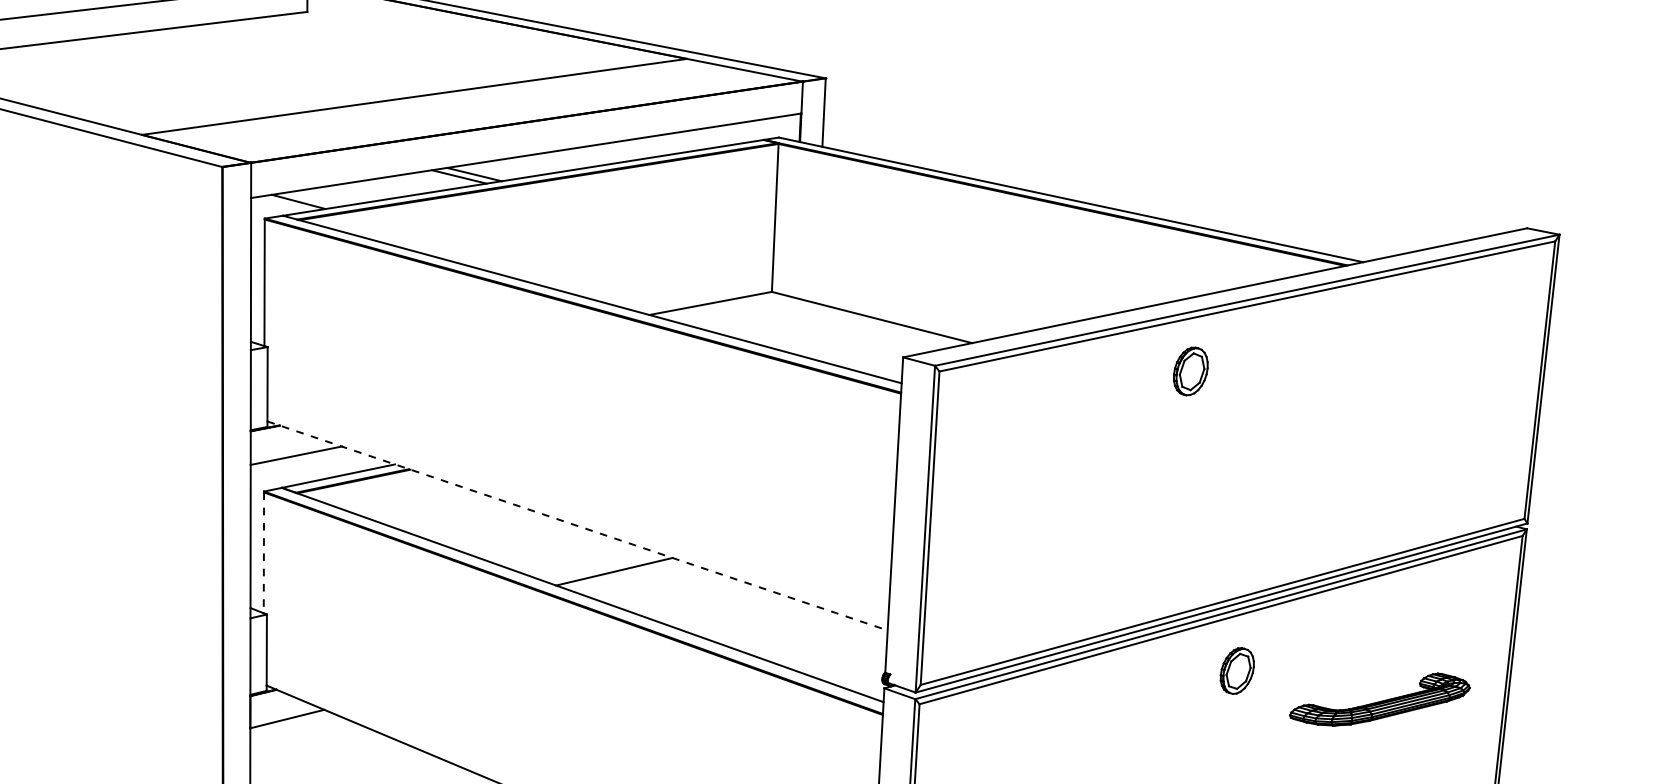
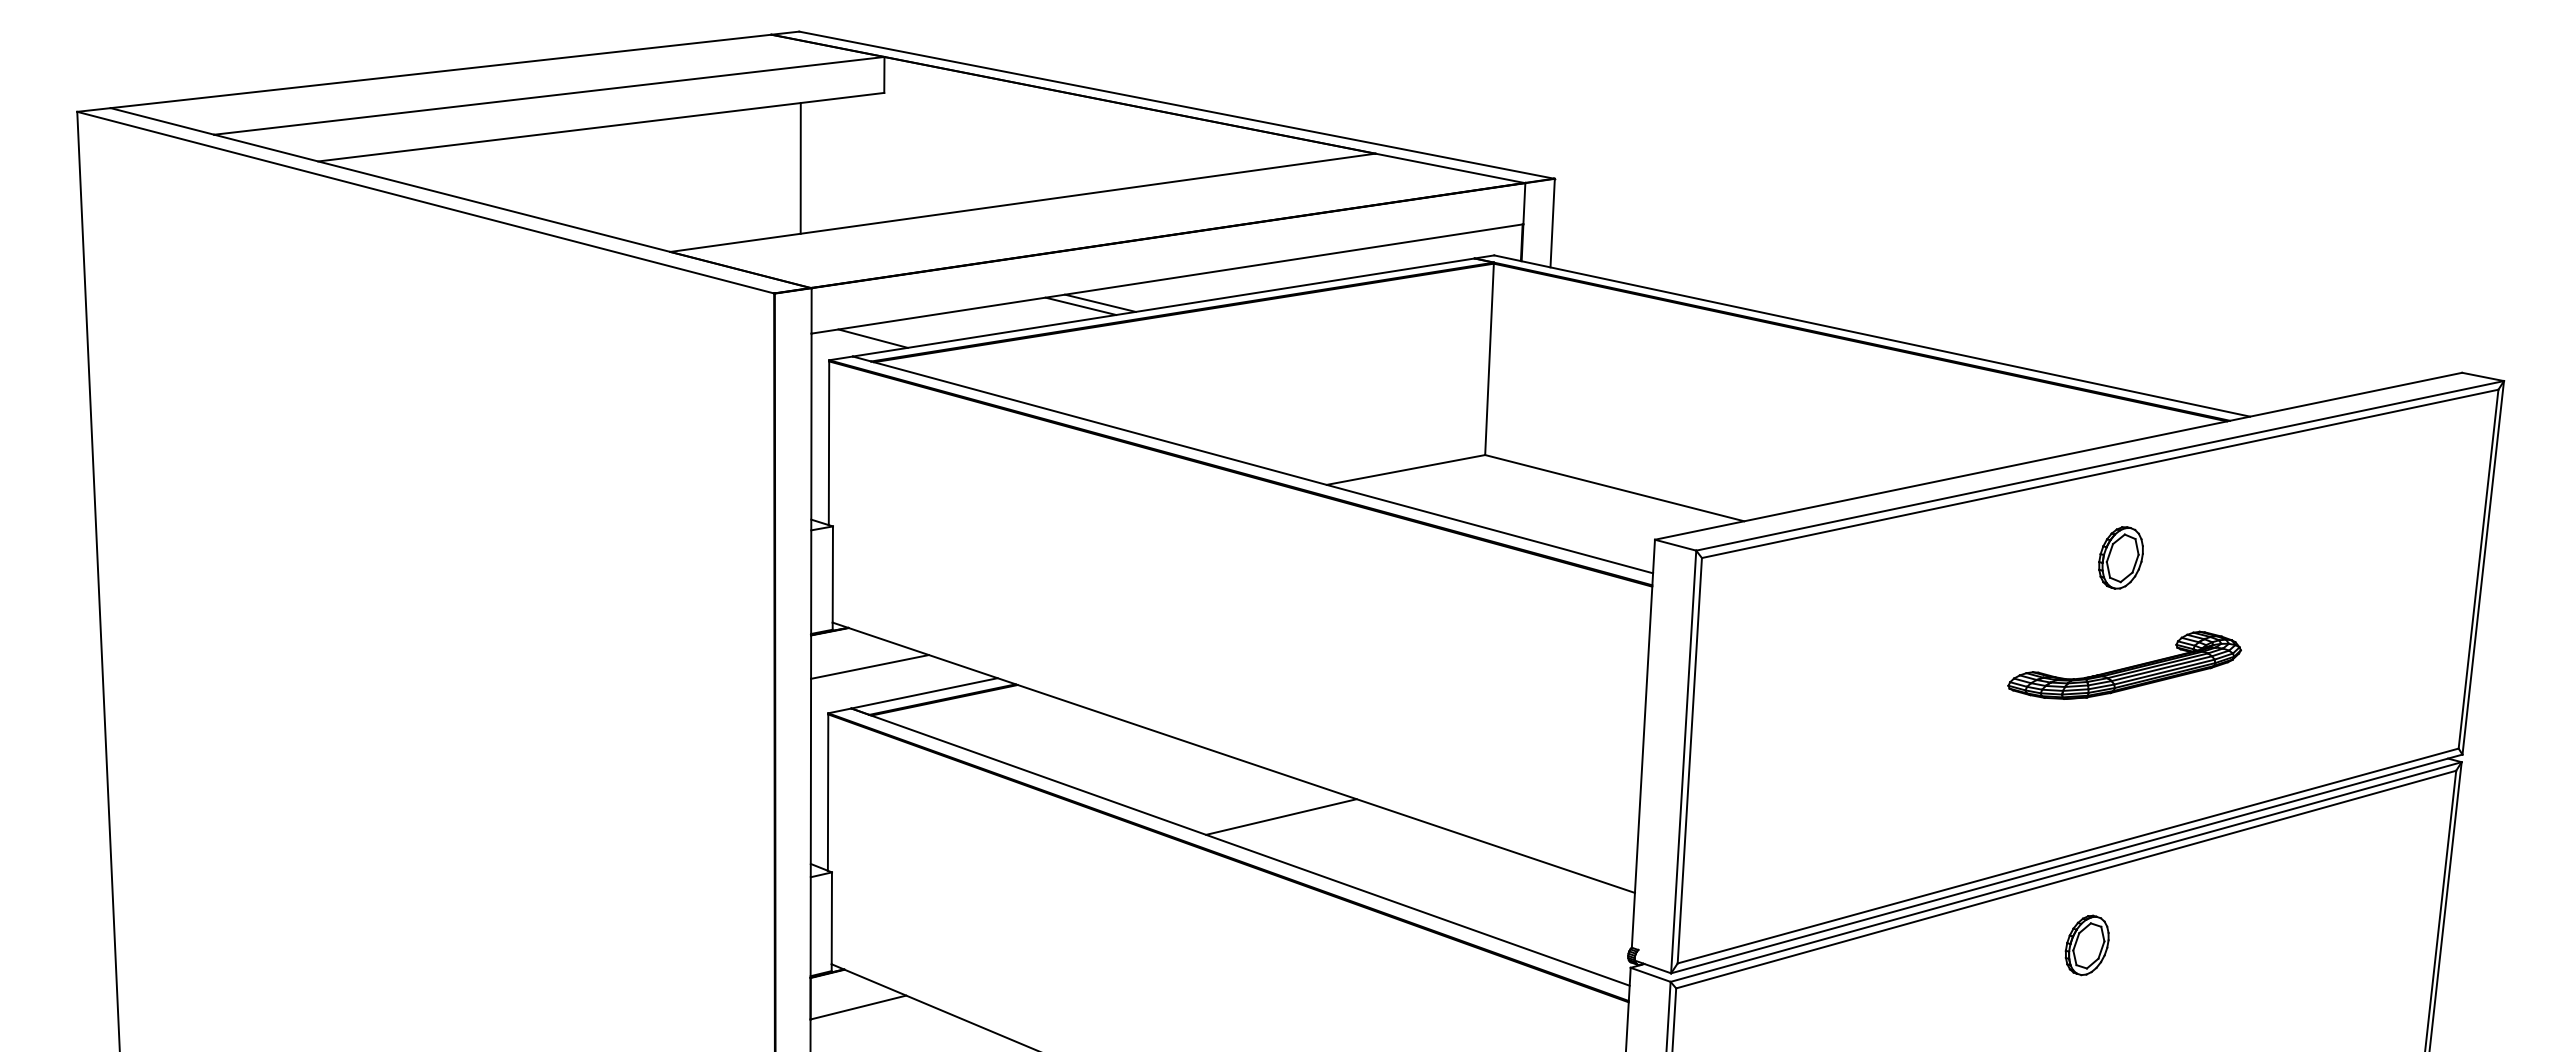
line: (242, 70) -> (800, 168), added
part: (1190, 371) -> (2120, 557), moved
line: (578, 525) -> (1234, 757), dashed -> solid
line: (264, 553) -> (828, 793), dashed -> solid
part: (1379, 698) -> (2124, 664), moved

